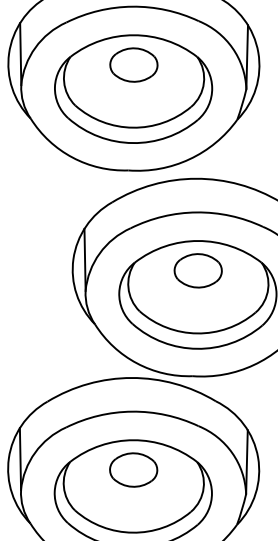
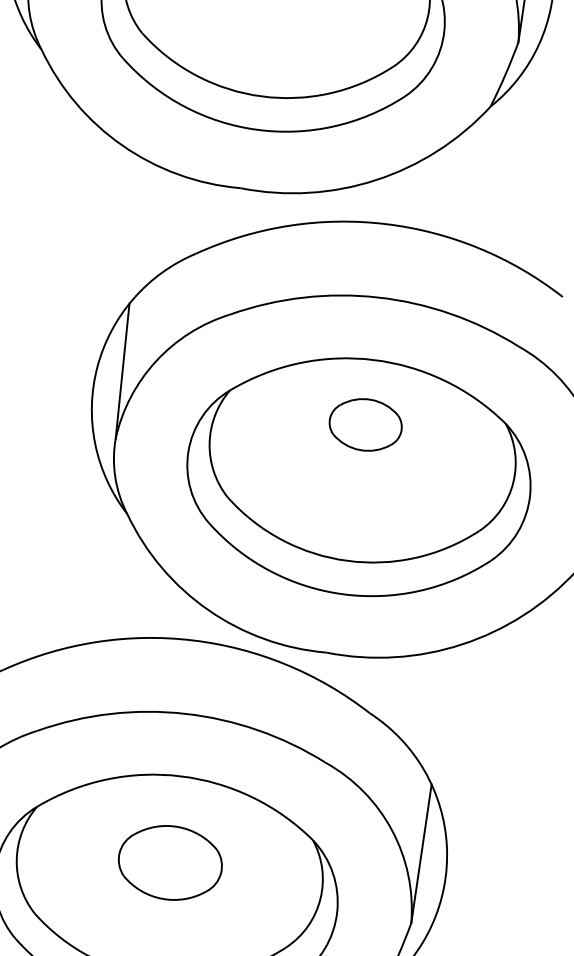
part: (197, 270) -> (364, 423), size x0.7
part: (133, 469) -> (170, 861), moved

